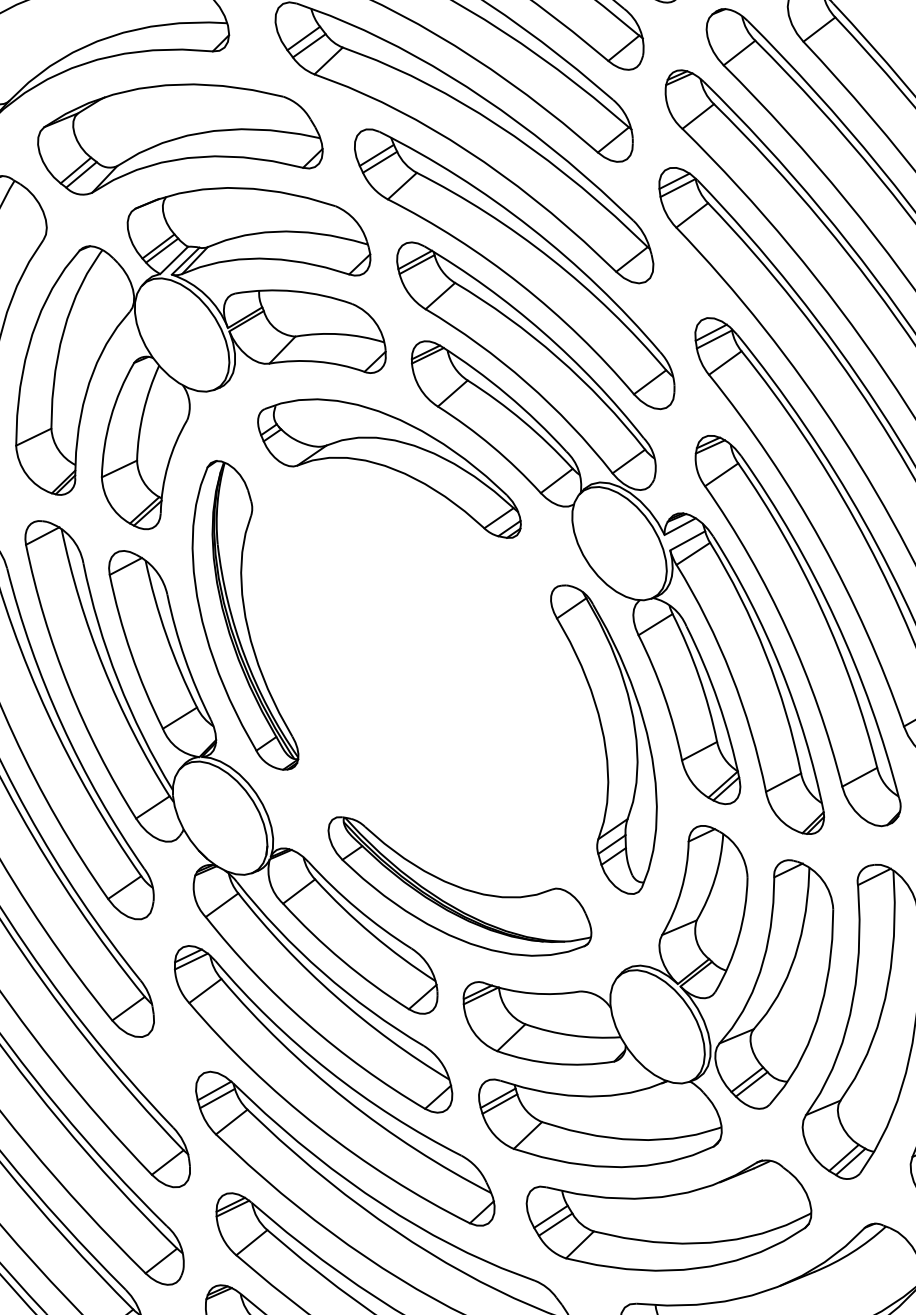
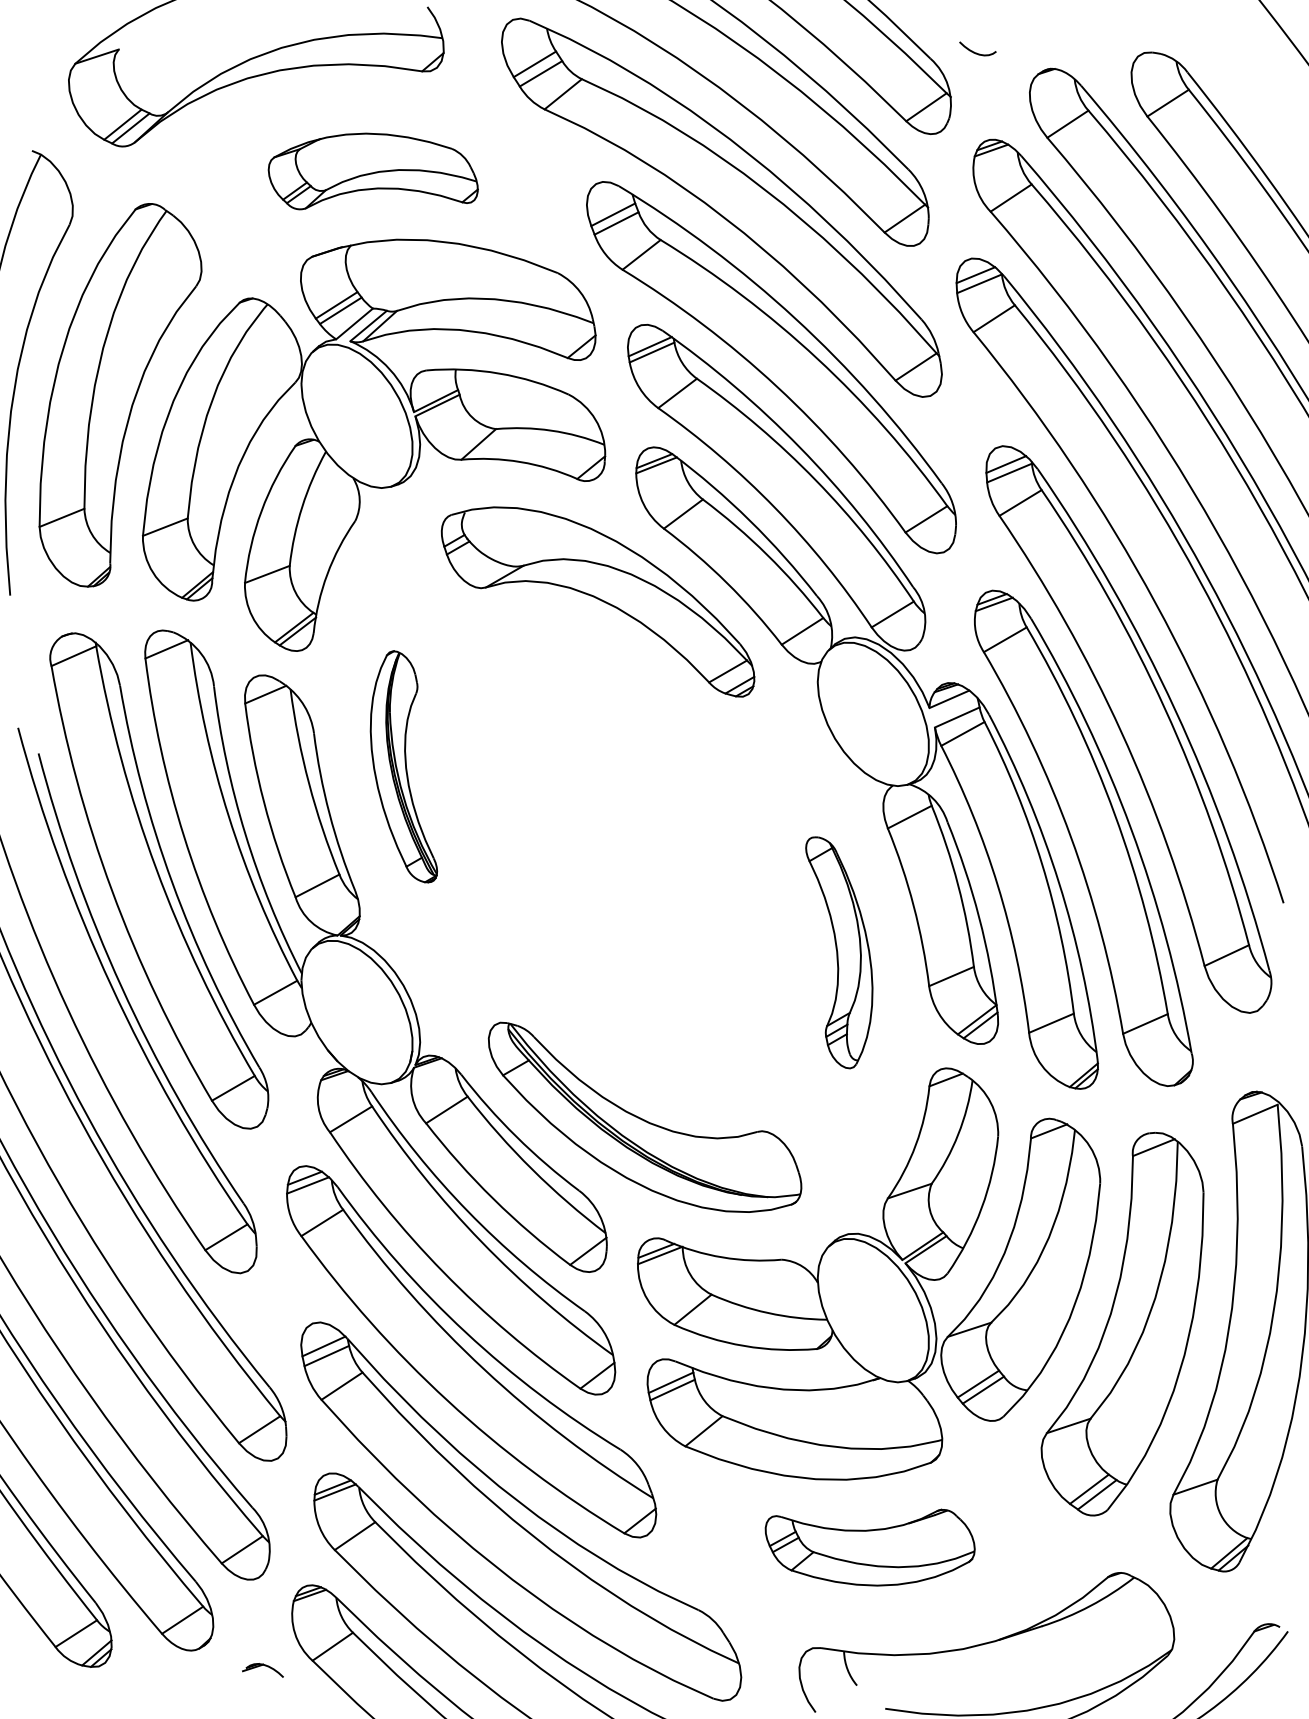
part: (179, 135) -> (373, 171), size x0.6
part: (242, 615) -> (403, 766), size x0.6
part: (607, 738) -> (839, 952), size x0.6
part: (670, 1219) -> (870, 1547), size x0.6

